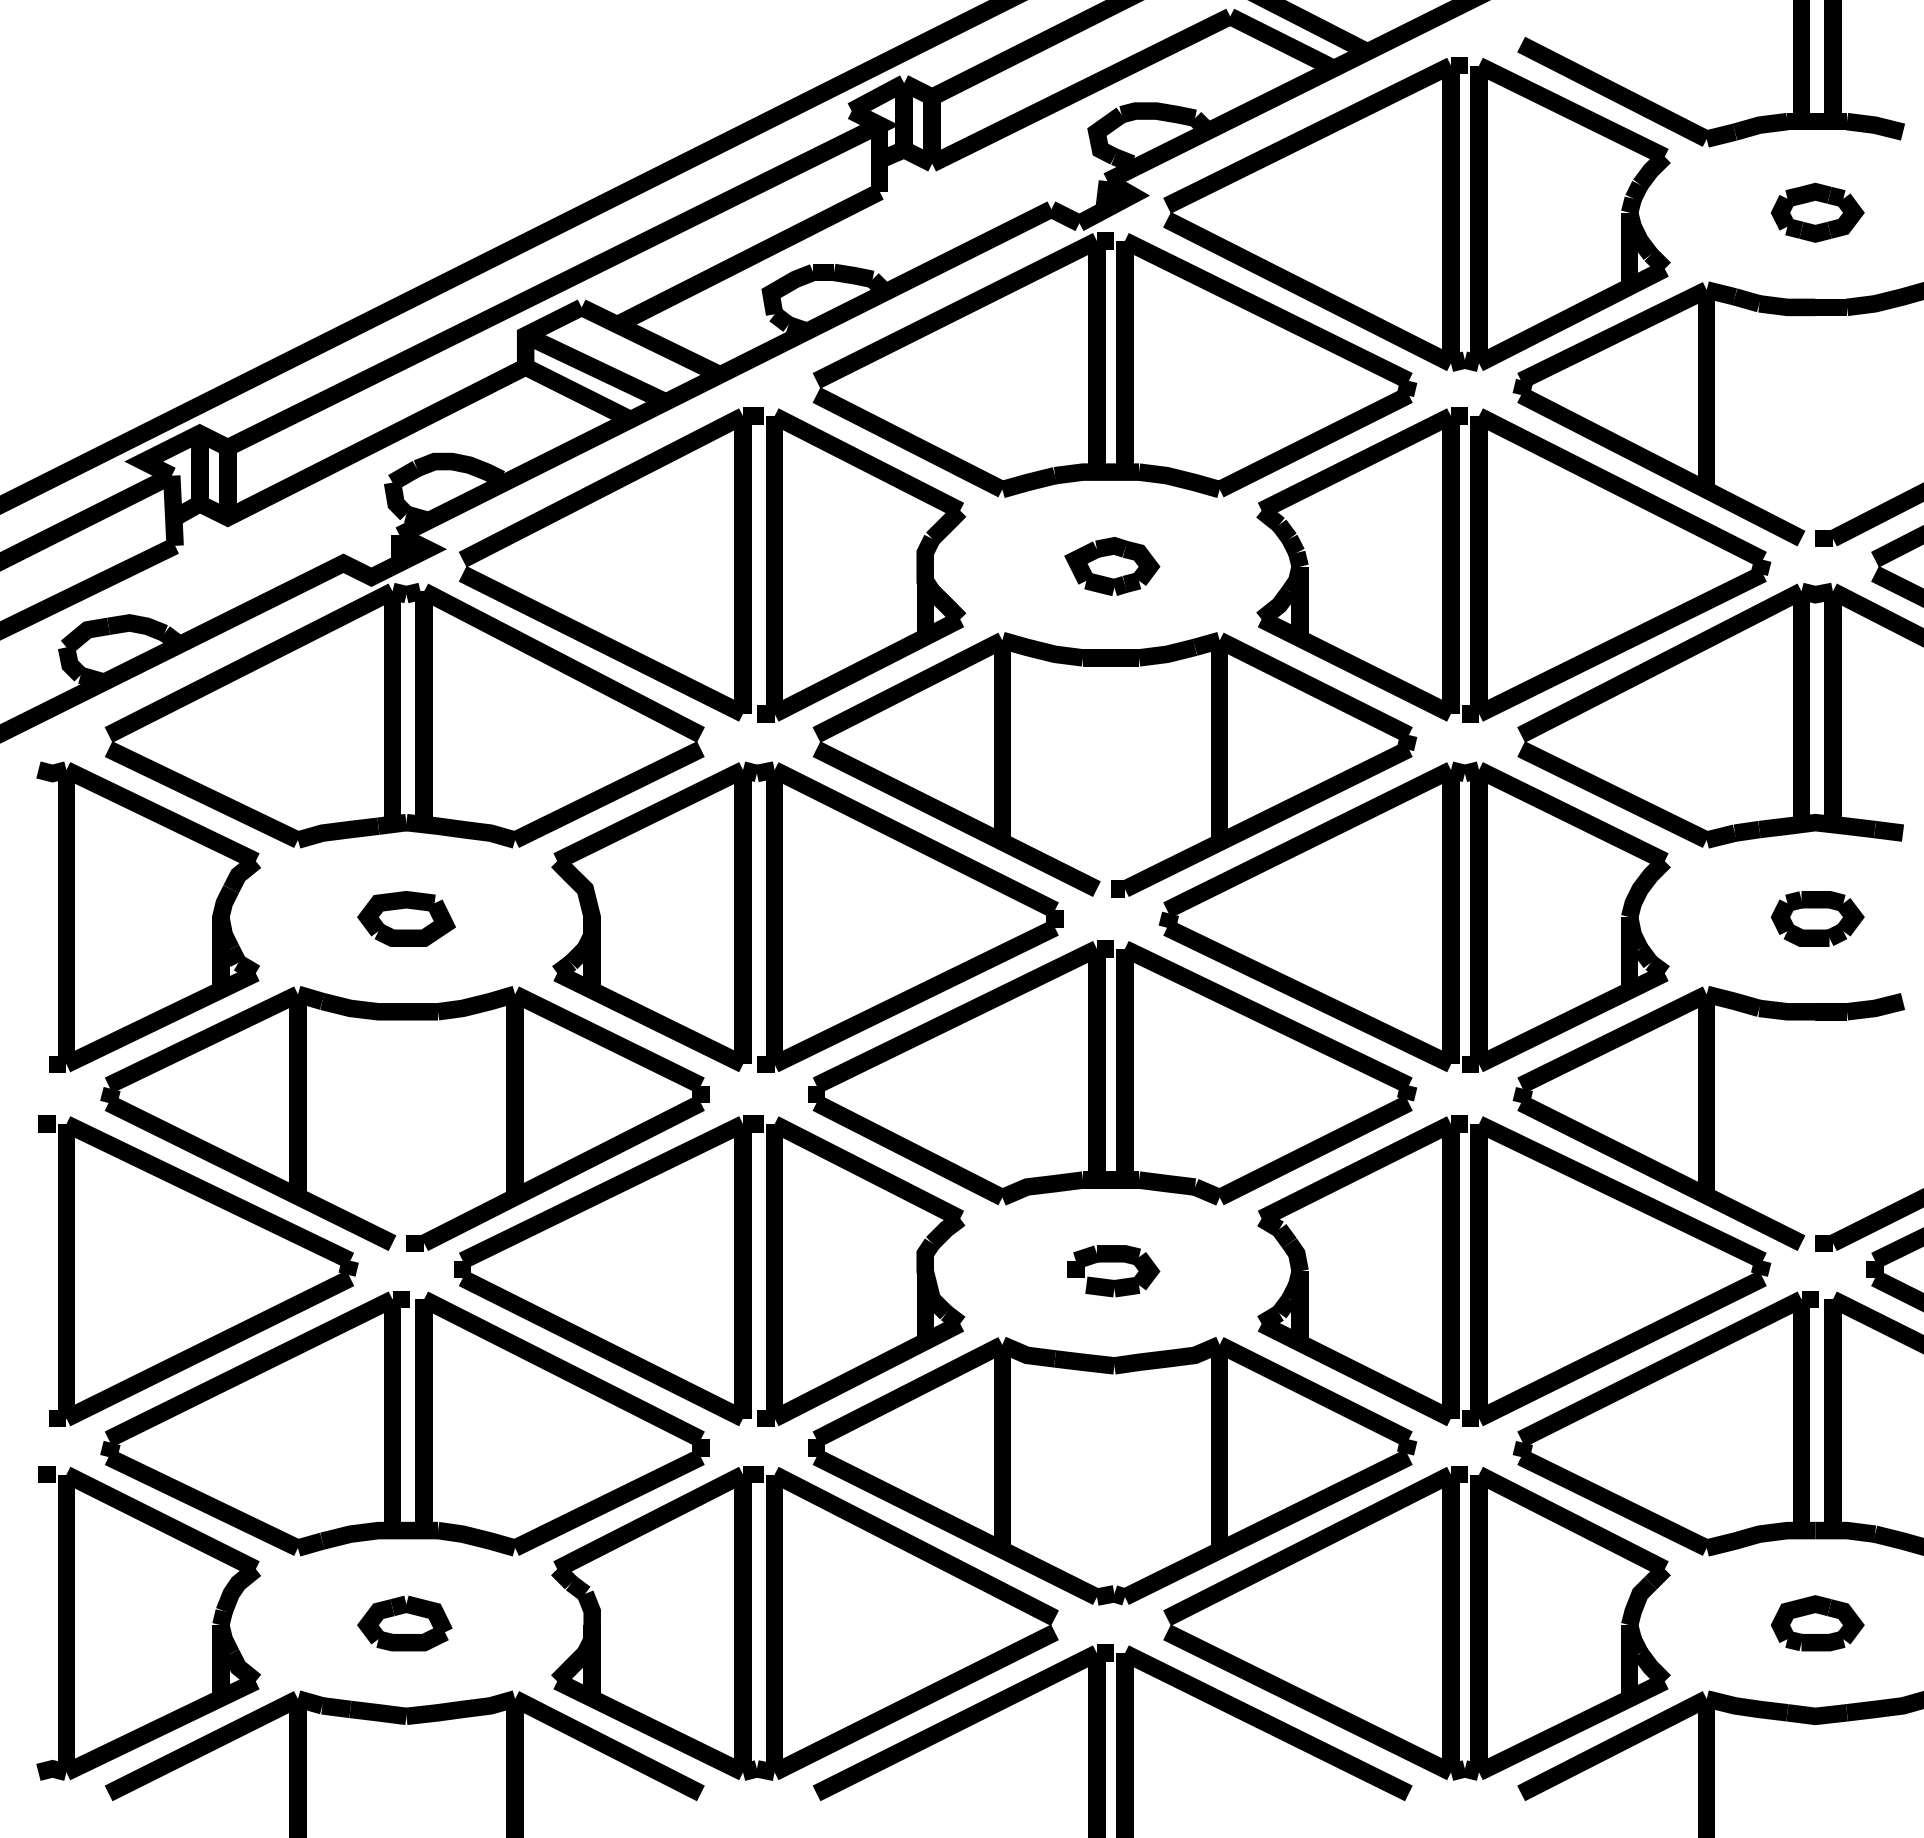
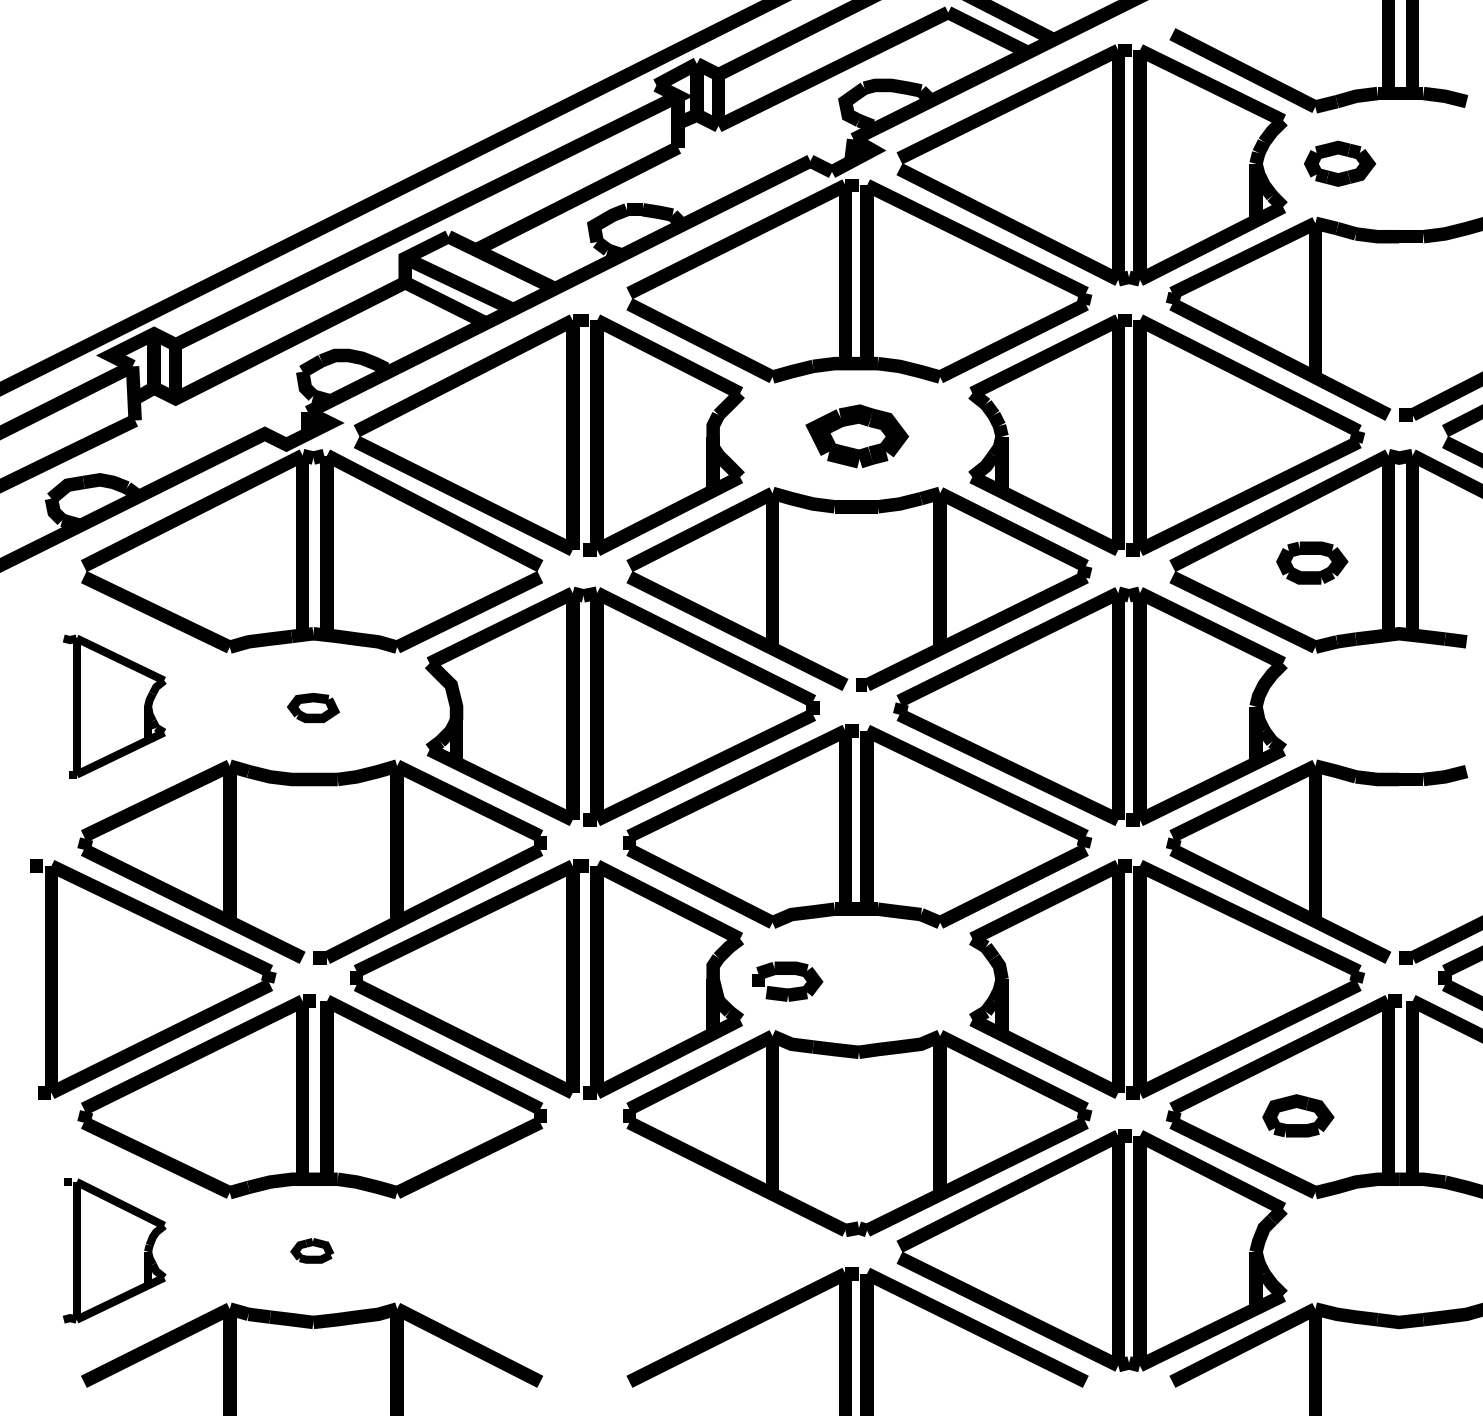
part: (1817, 212) -> (1339, 163), moved
part: (1112, 566) -> (857, 436), size x1.4
part: (148, 916) -> (114, 706), size x0.6
part: (406, 918) -> (313, 707), size x0.7
part: (1817, 918) -> (1312, 562), moved
part: (1113, 1279) -> (787, 988), moved
part: (148, 1623) -> (114, 1250), size x0.6
part: (404, 1623) -> (311, 1250), size x0.6
part: (804, 1623) -> (620, 1250), removed
part: (1817, 1623) -> (1298, 1116), moved

